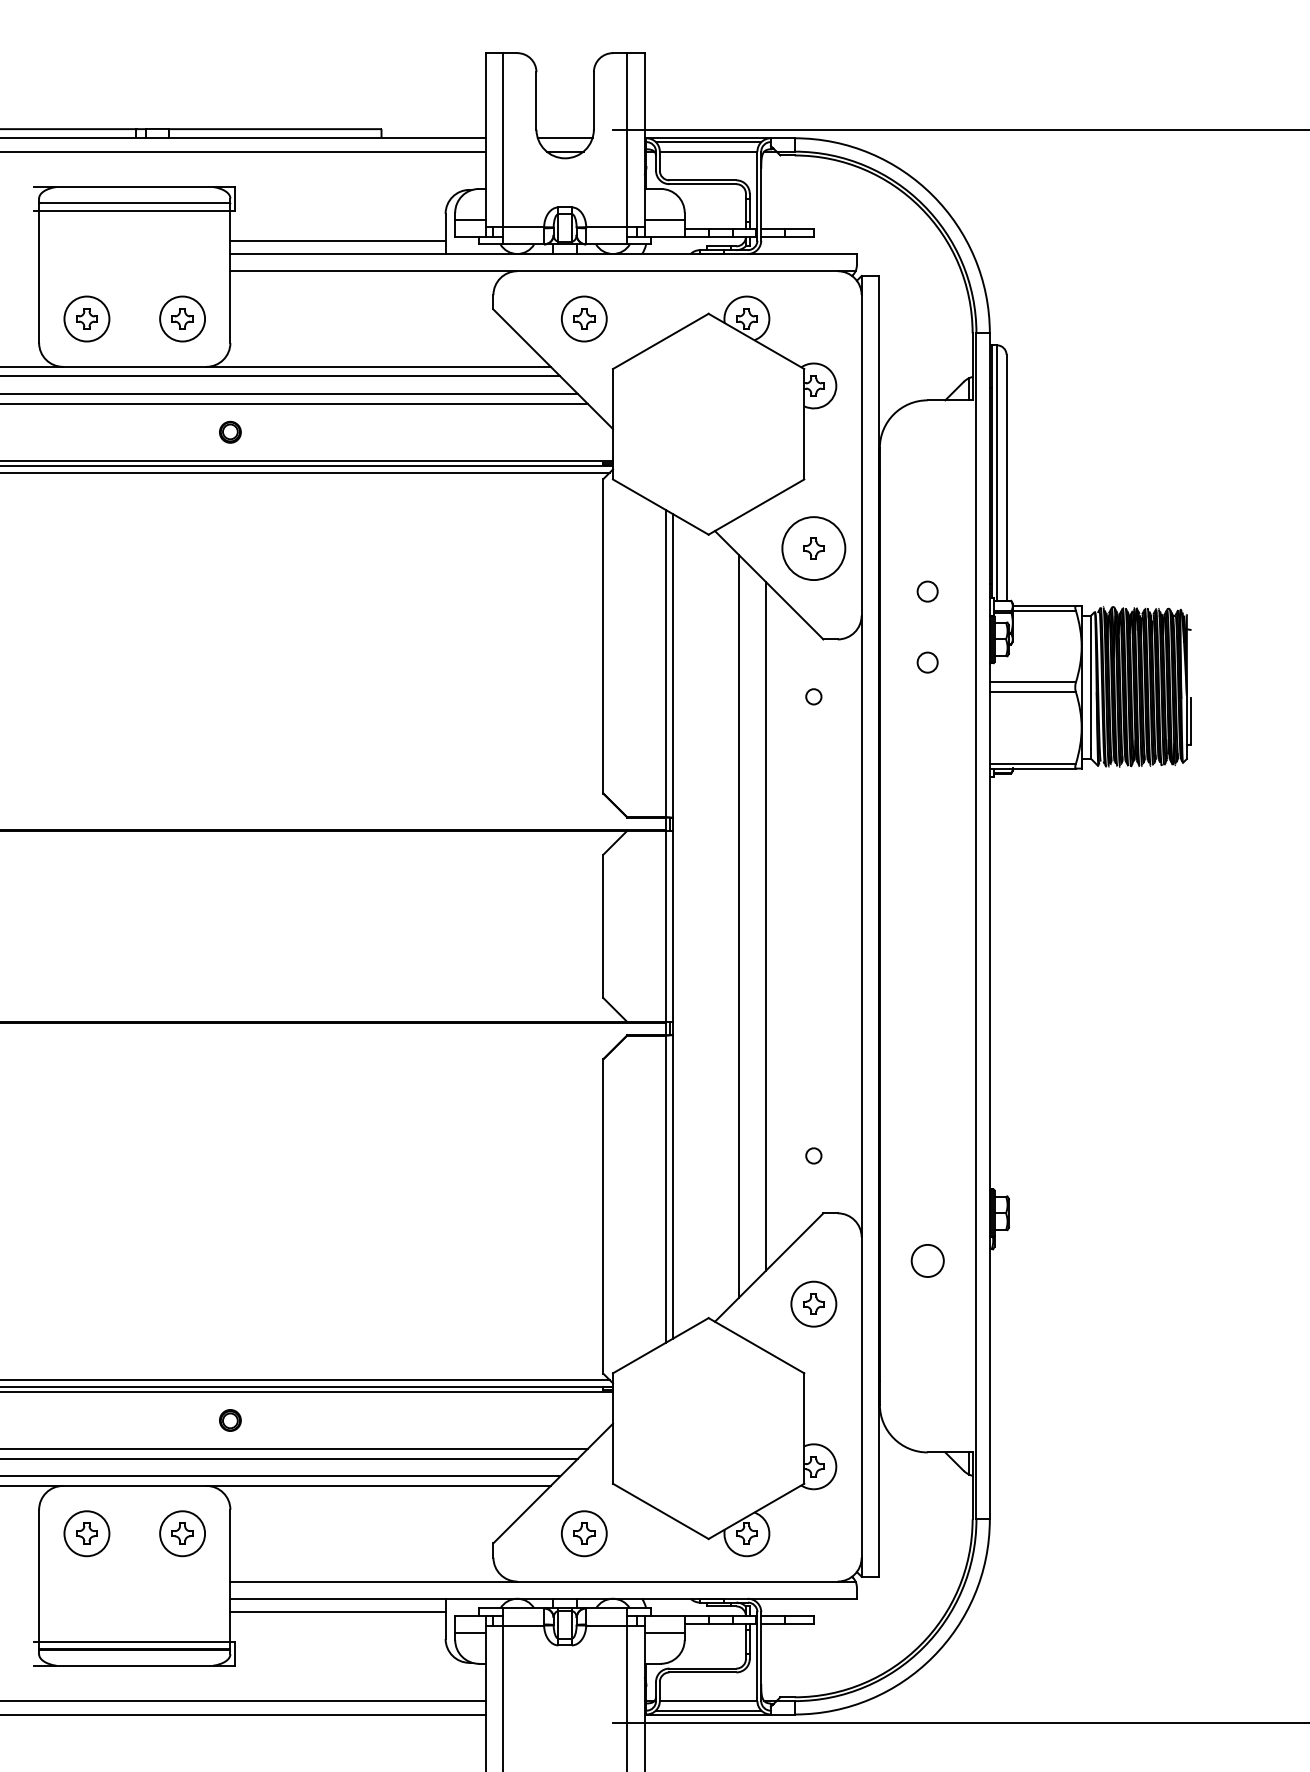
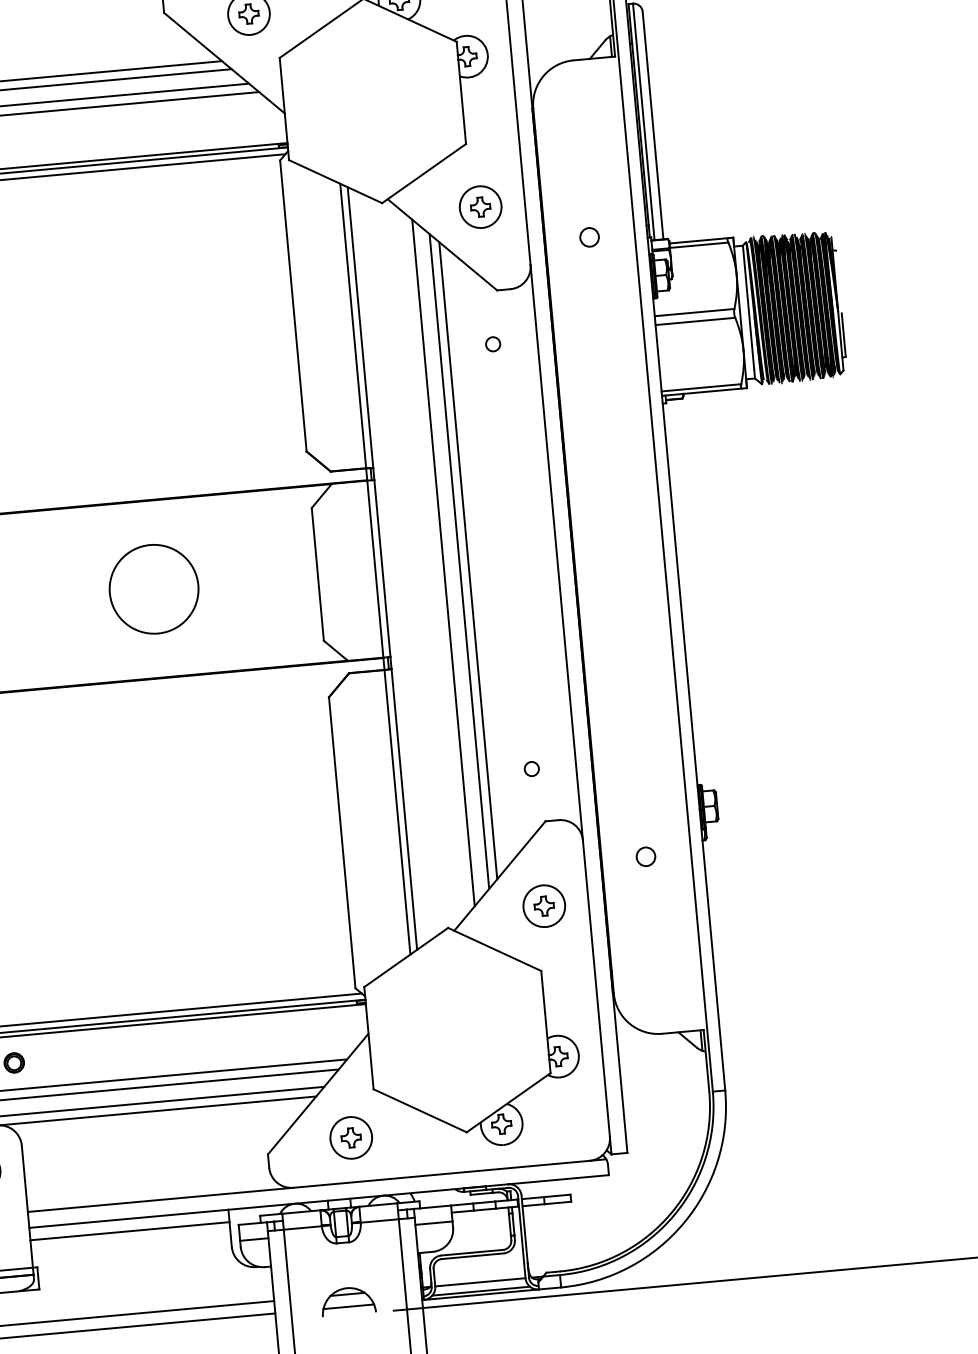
circle: (813, 548) -> (480, 207), size x0.71
circle: (927, 662) -> (595, 302), removed
circle: (426, 926) -> (154, 589), added
line: (756, 926) -> (459, 561), added
circle: (927, 1261) -> (645, 857), size x0.62
part: (564, 1708) -> (347, 1301), added

